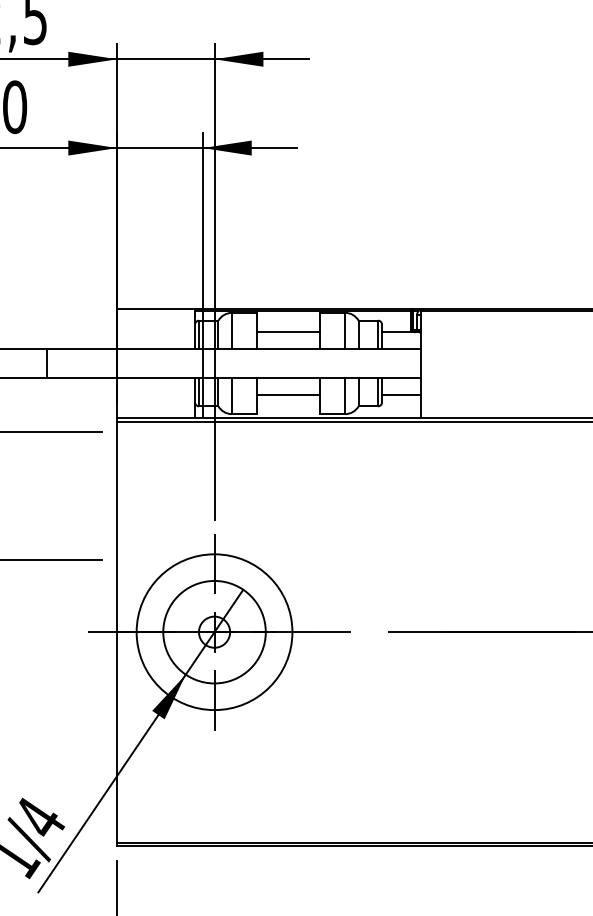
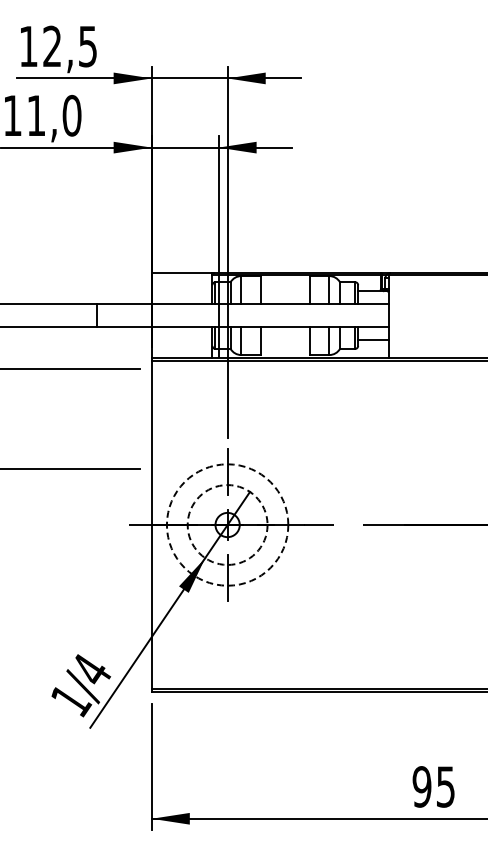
line: (288, 332) -> (285, 291), removed
line: (288, 394) -> (285, 339), removed
circle: (214, 631) -> (227, 524), solid -> dashed
circle: (214, 631) -> (227, 524), solid -> dashed

